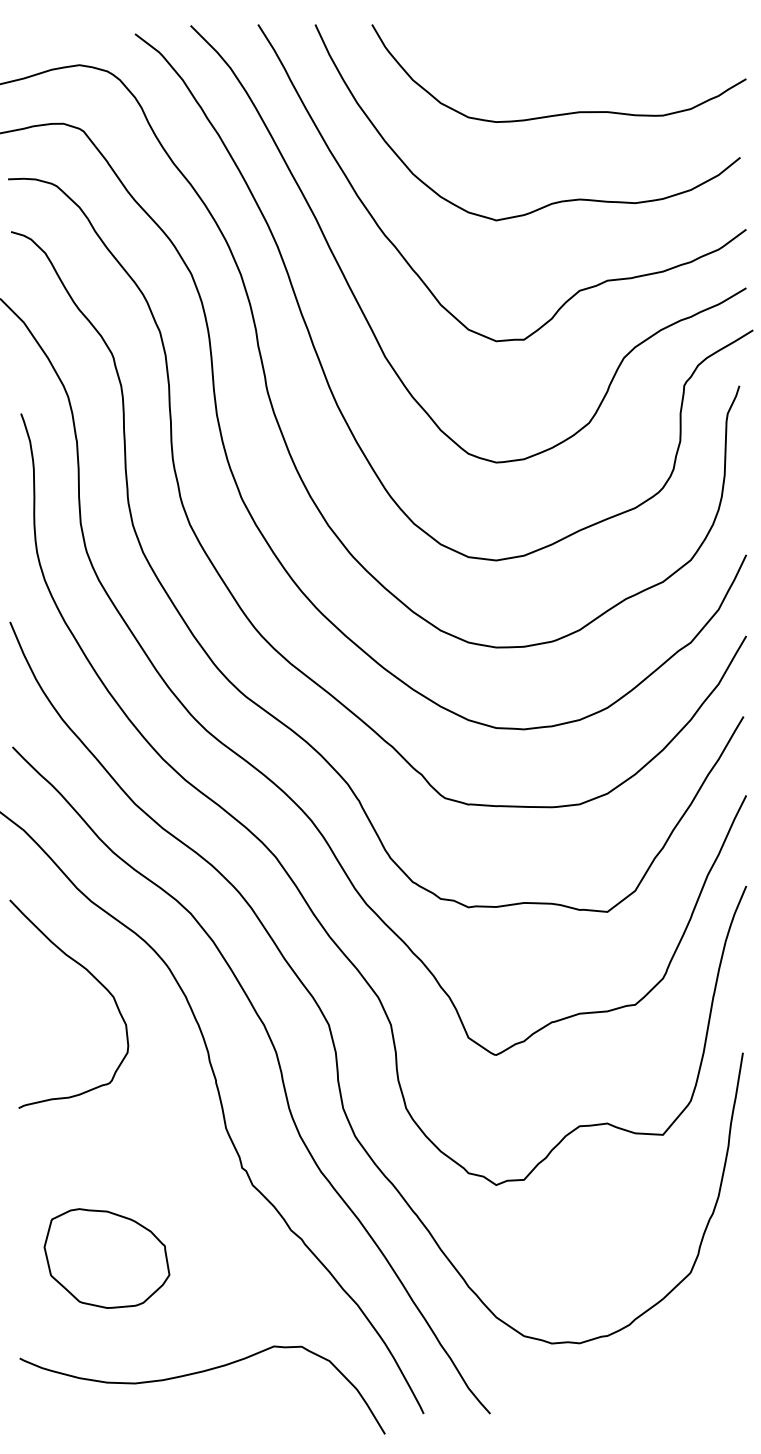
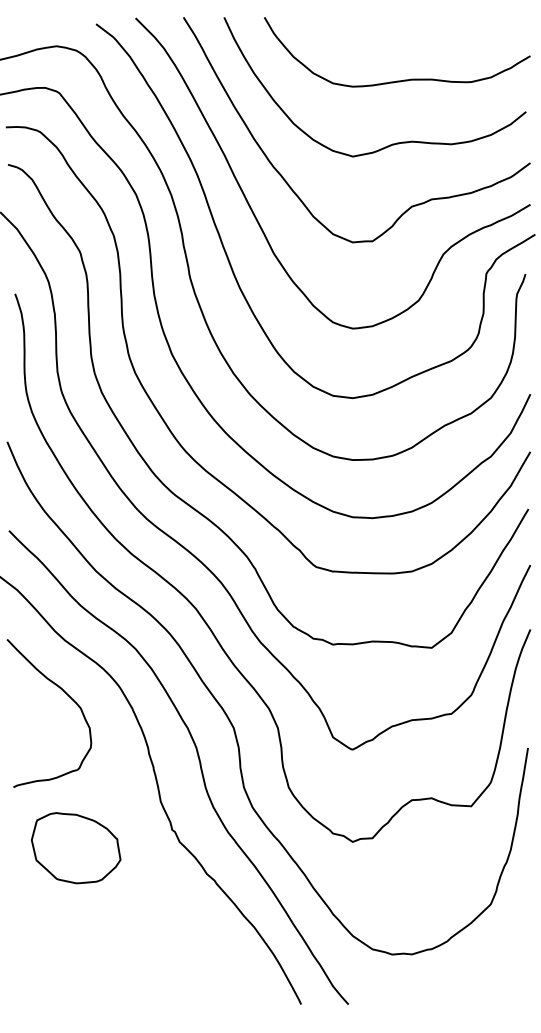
part: (107, 1258) -> (76, 848), moved
curve: (197, 1374) -> (140, 976), removed

